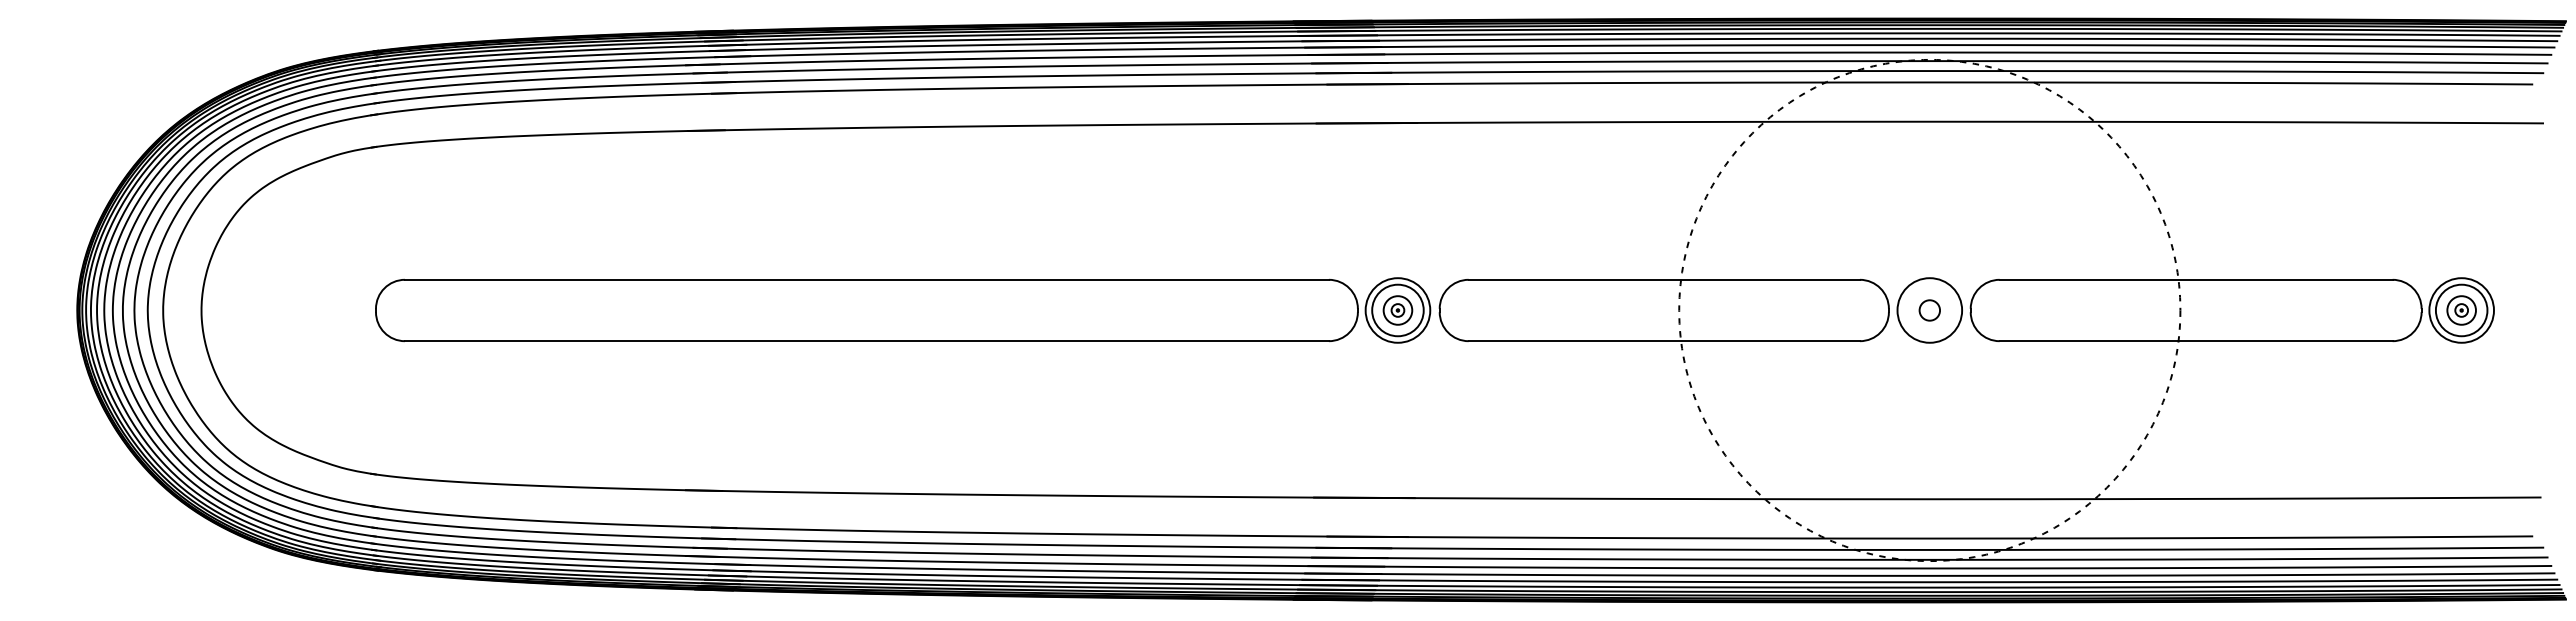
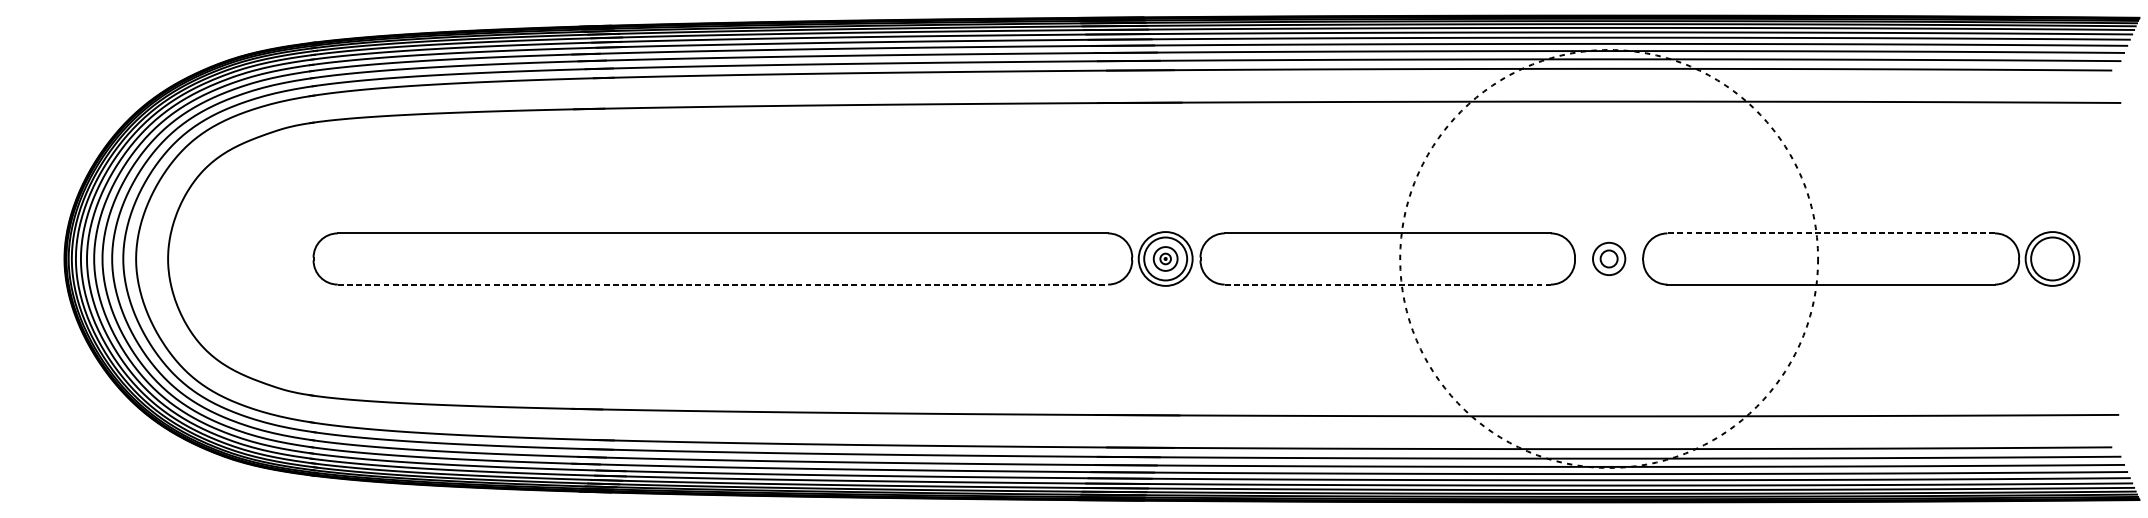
line: (2195, 279) -> (1830, 233), solid -> dashed
circle: (1929, 310) -> (1608, 259), size x0.6
part: (2461, 310) -> (2052, 259), removed
line: (866, 341) -> (722, 284), solid -> dashed
line: (1664, 341) -> (1387, 284), solid -> dashed

